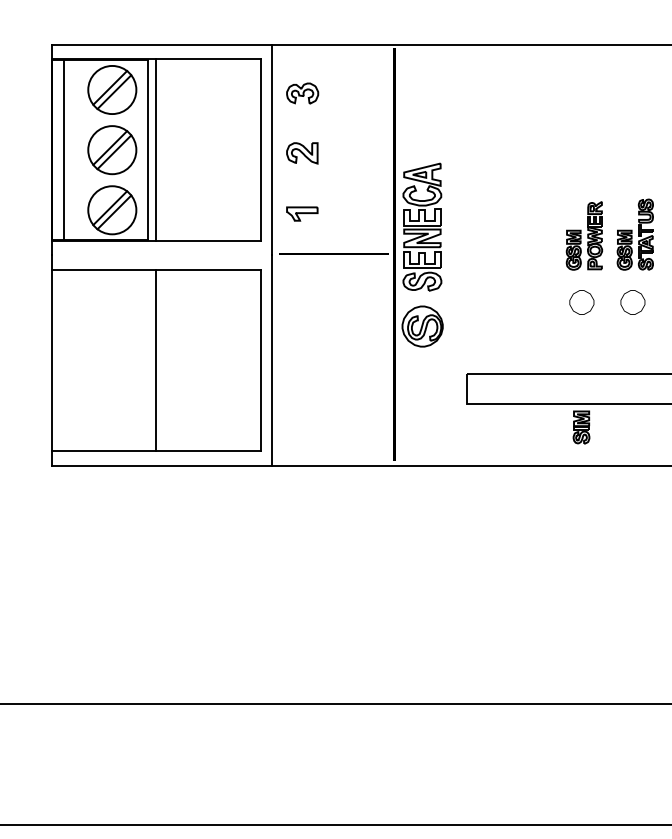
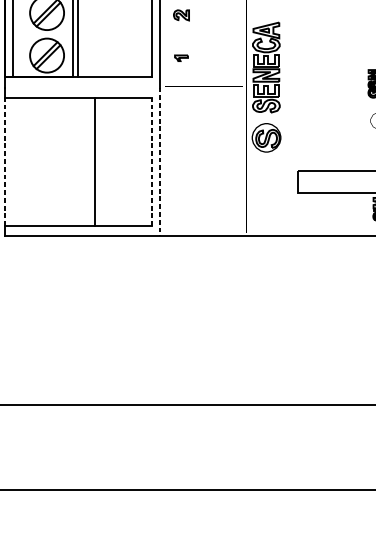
part: (302, 153) -> (181, 15), size x0.7
part: (302, 213) -> (181, 57), size x0.6
line: (52, 360) -> (4, 161), solid -> dashed
line: (155, 360) -> (94, 161), moved
line: (260, 360) -> (151, 161), solid -> dashed
line: (271, 361) -> (159, 162), solid -> dashed

